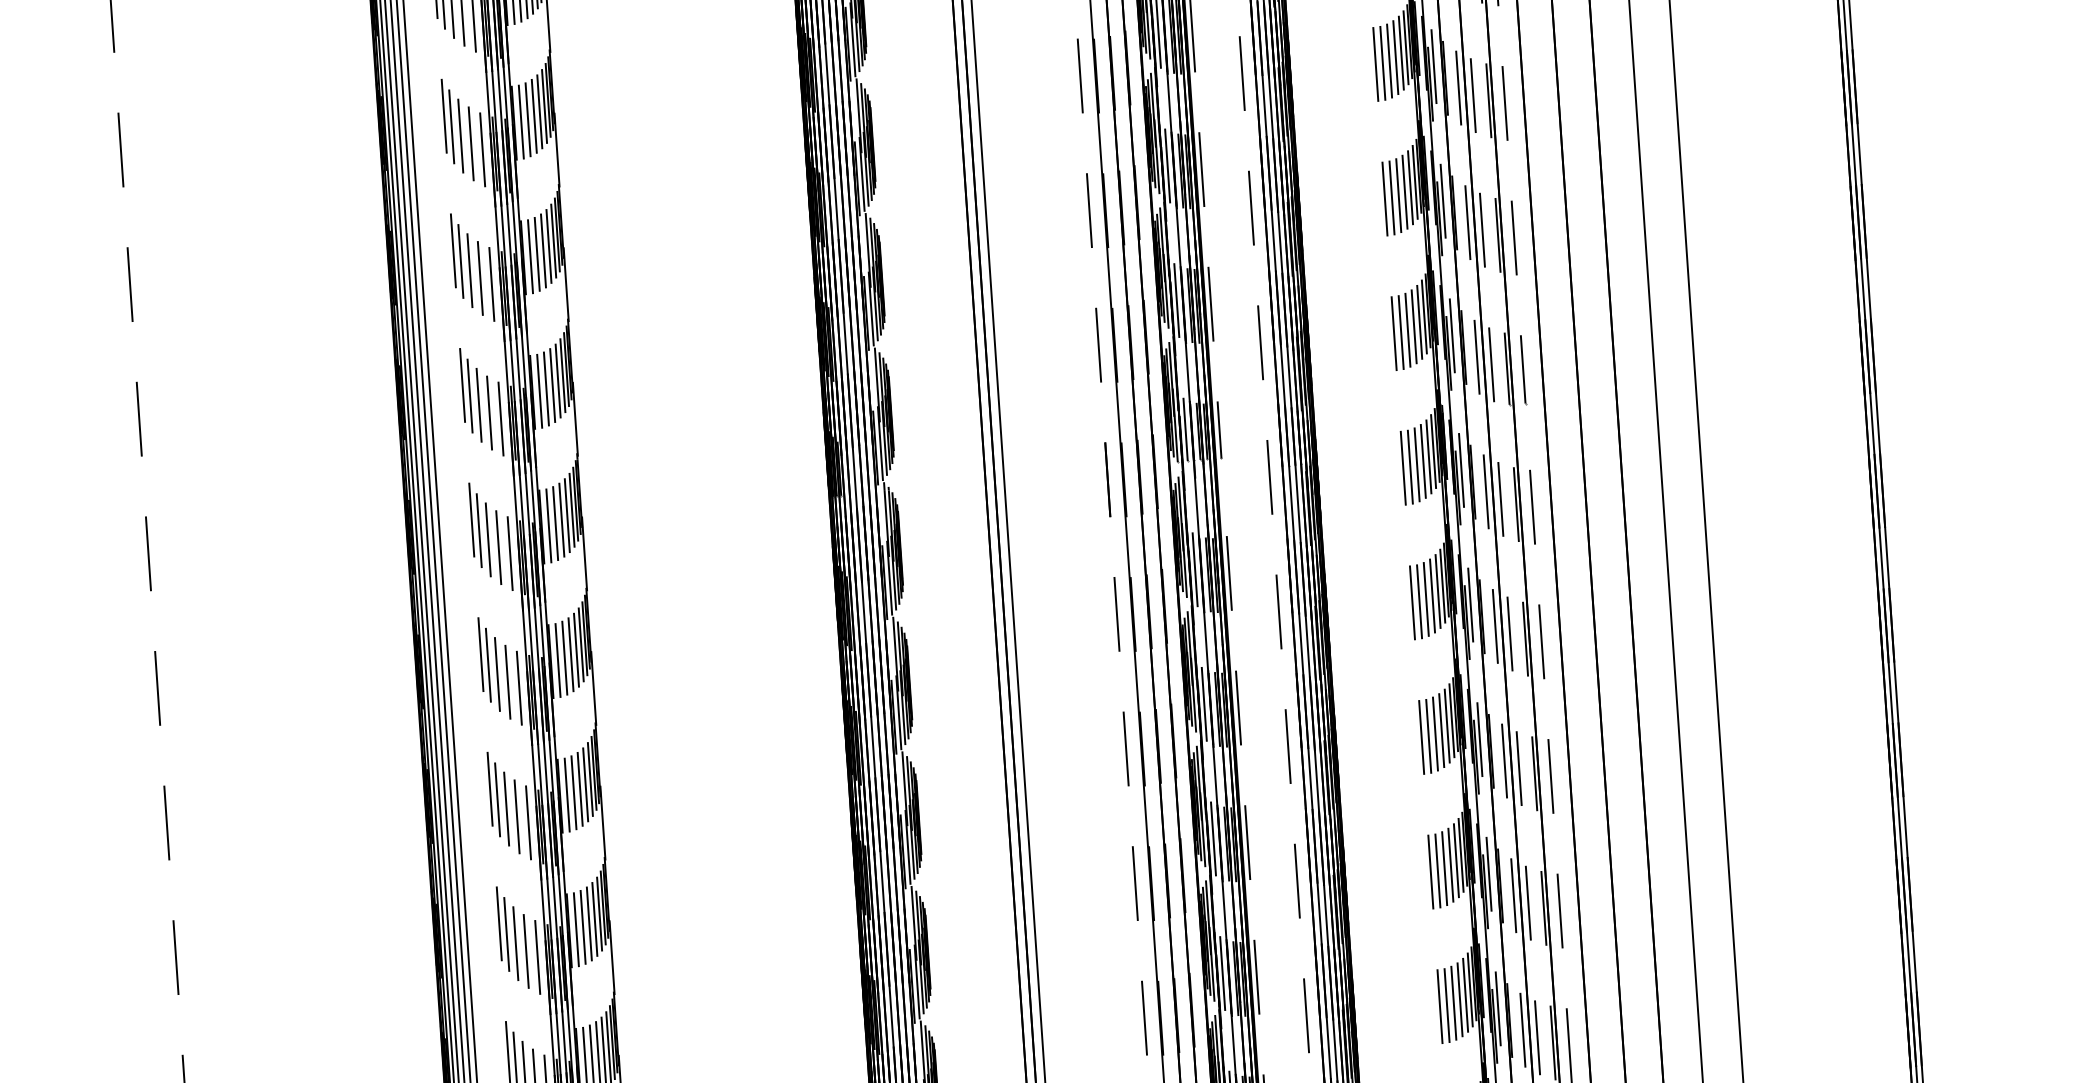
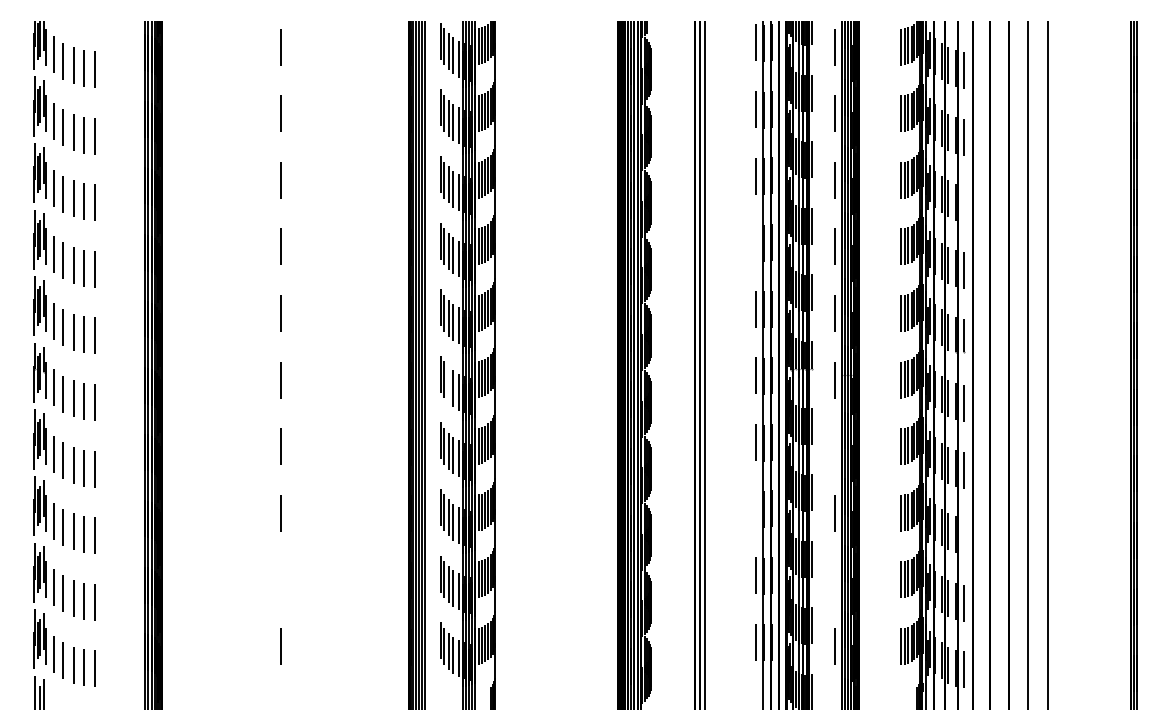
line: (1504, 102) -> (963, 203), removed
line: (1089, 210) -> (755, 242), removed
line: (488, 539) -> (448, 384), removed
line: (1279, 611) -> (835, 446), removed
line: (1125, 747) -> (755, 508), removed
line: (1550, 775) -> (963, 536), removed
line: (1297, 880) -> (835, 579), removed
line: (175, 956) -> (280, 579), removed

